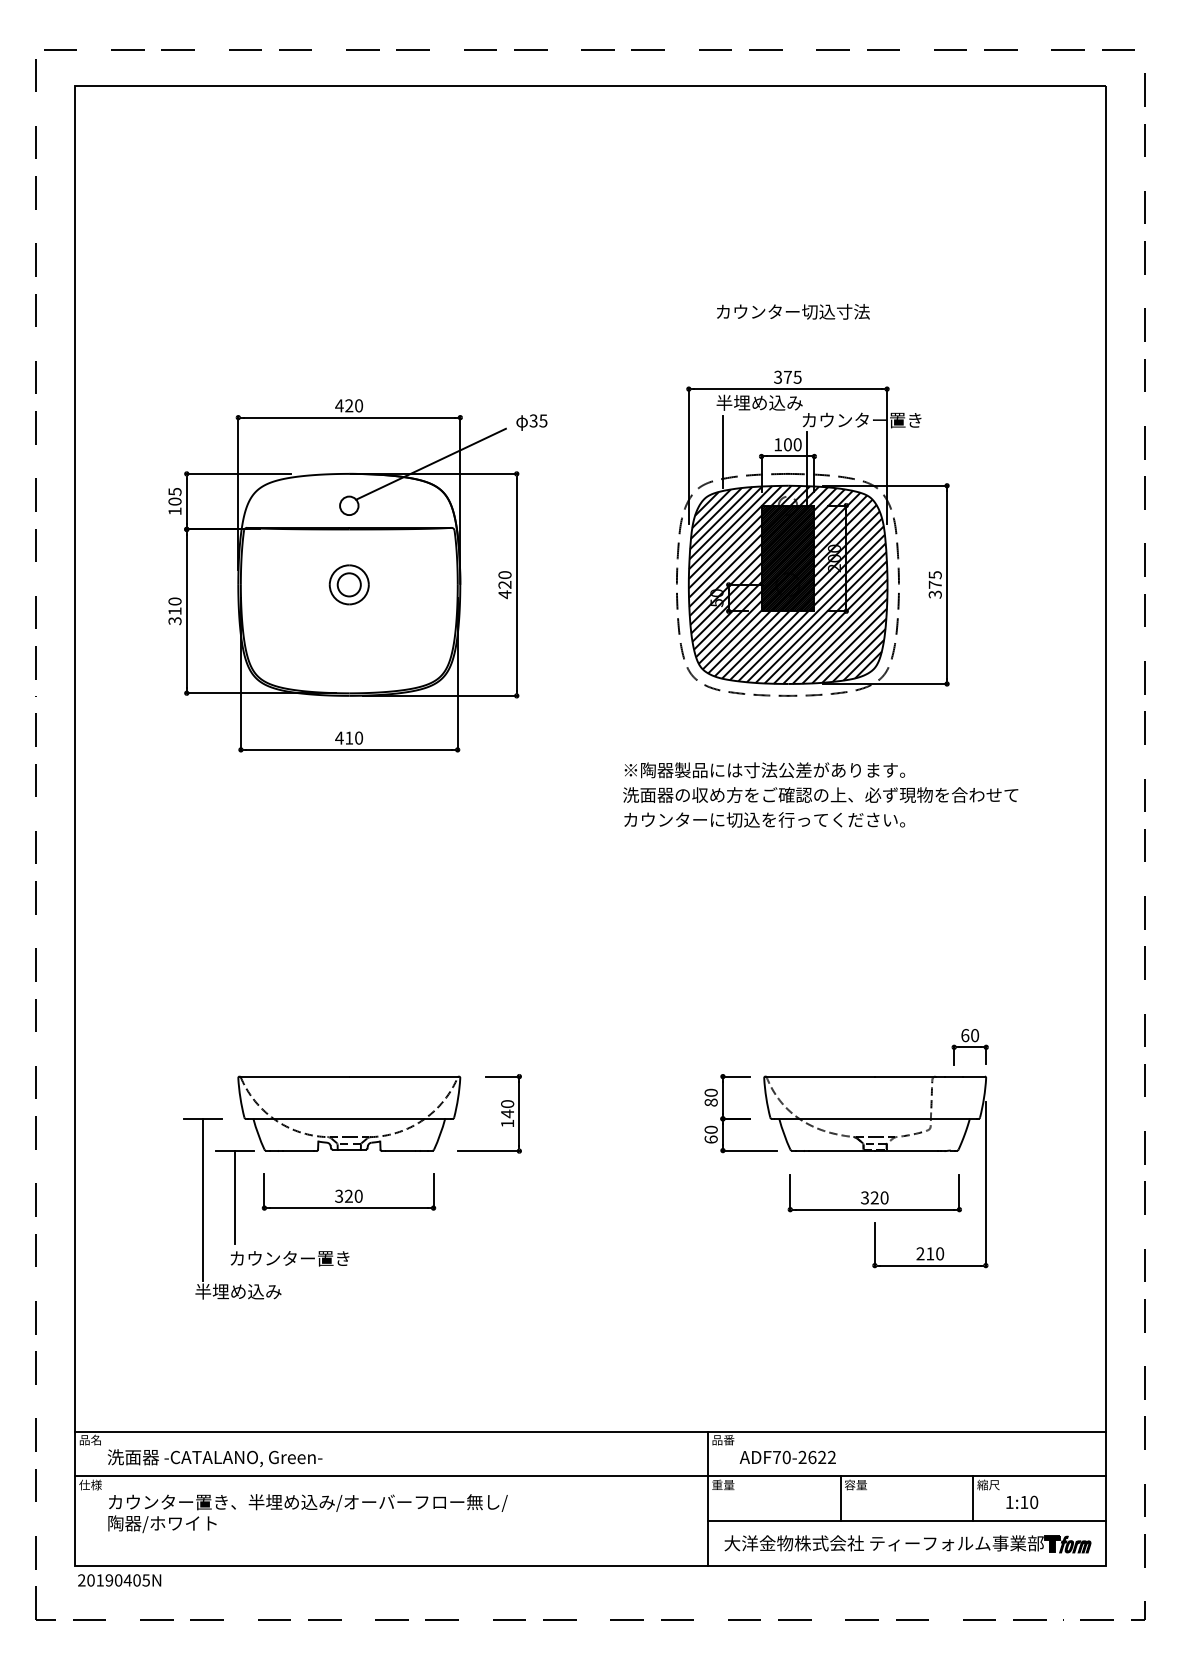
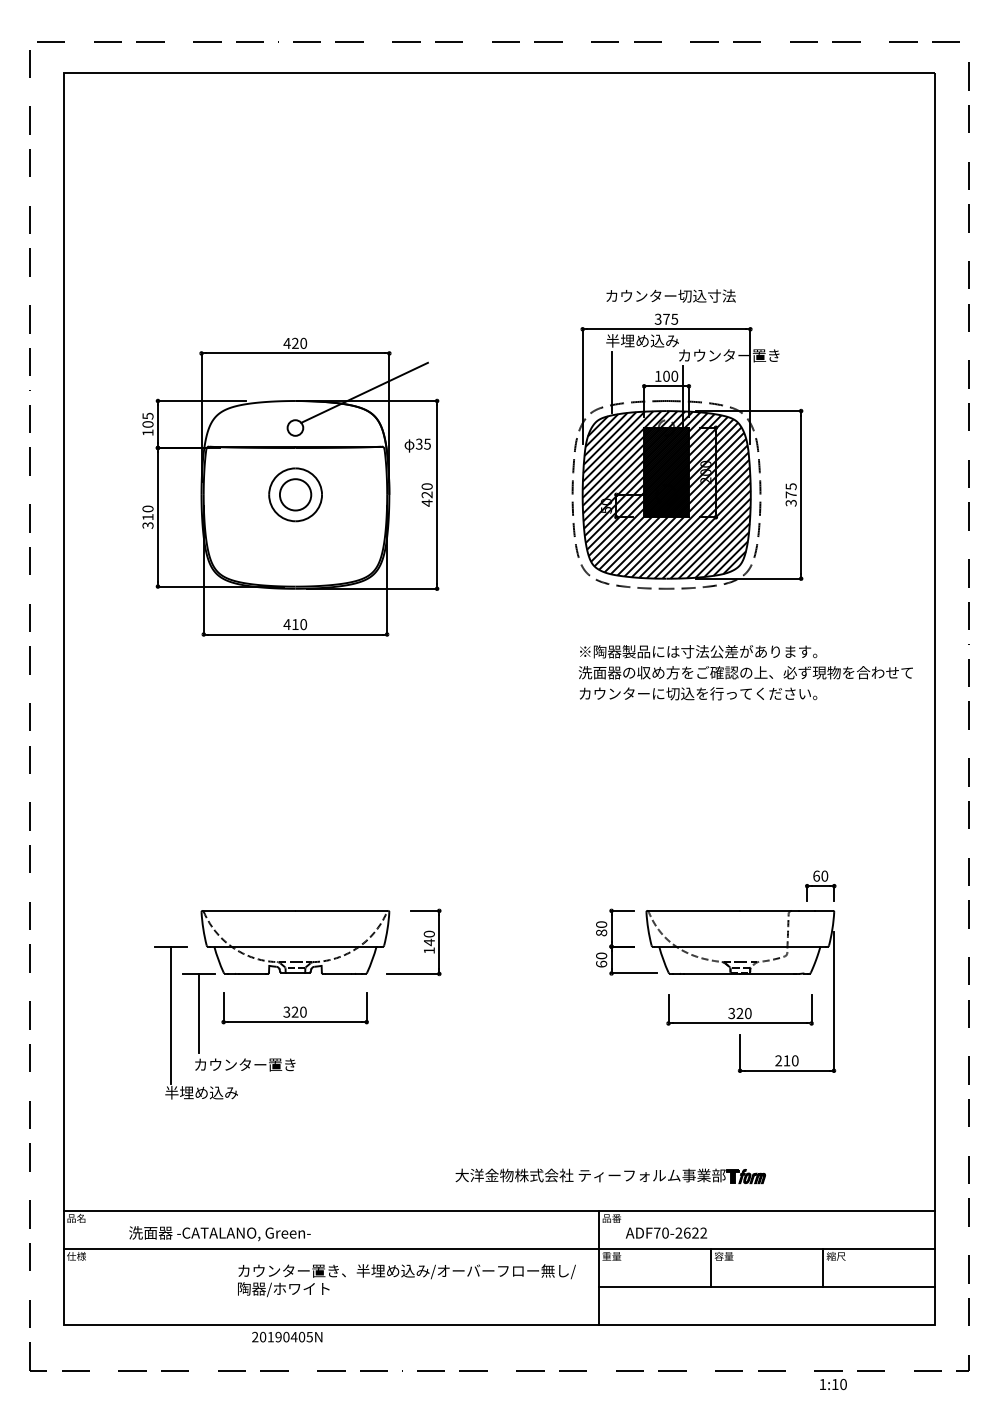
text: (793, 311) -> (671, 295), moved
text: (531, 422) -> (417, 445), moved
part: (348, 584) -> (294, 494), size x1.6
text: (820, 794) -> (745, 672), moved
text: (214, 1457) -> (219, 1233), moved
text: (1022, 1501) -> (833, 1383), moved
text: (307, 1513) -> (406, 1280), moved
part: (907, 1544) -> (610, 1176), moved
text: (119, 1580) -> (287, 1337), moved

